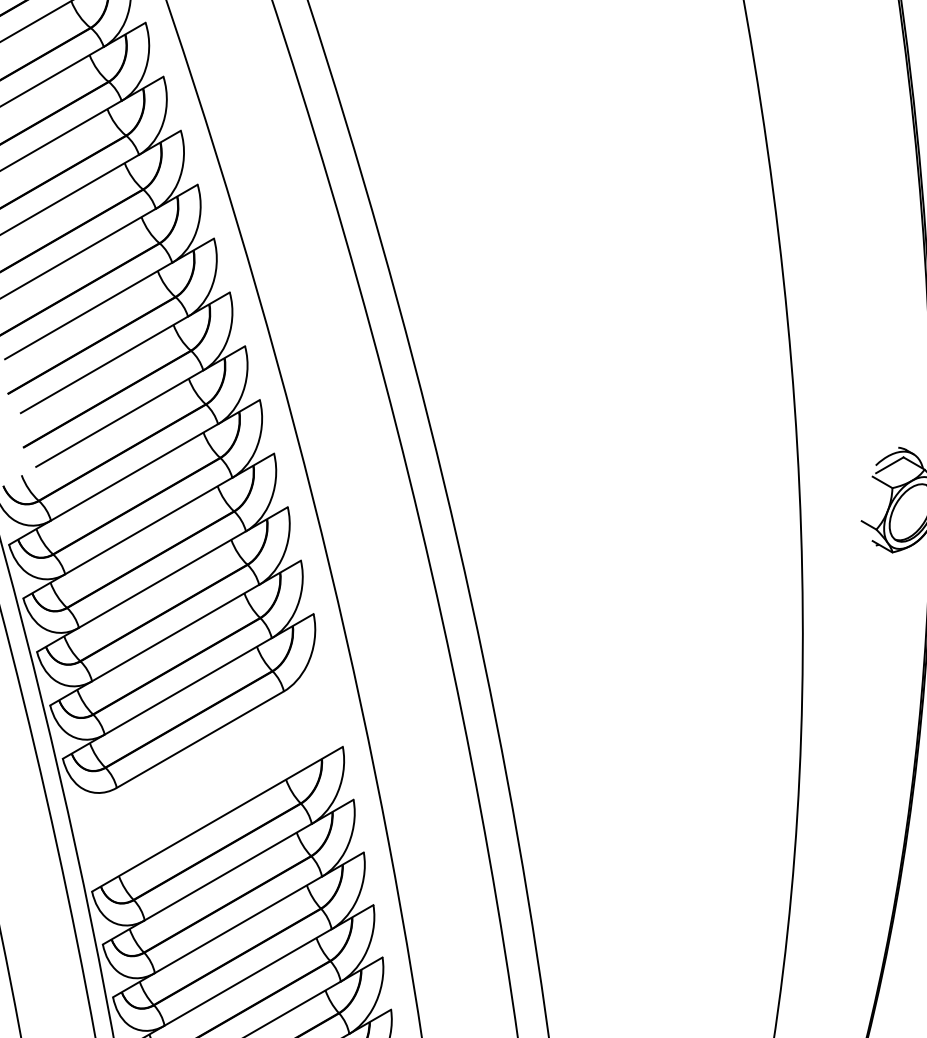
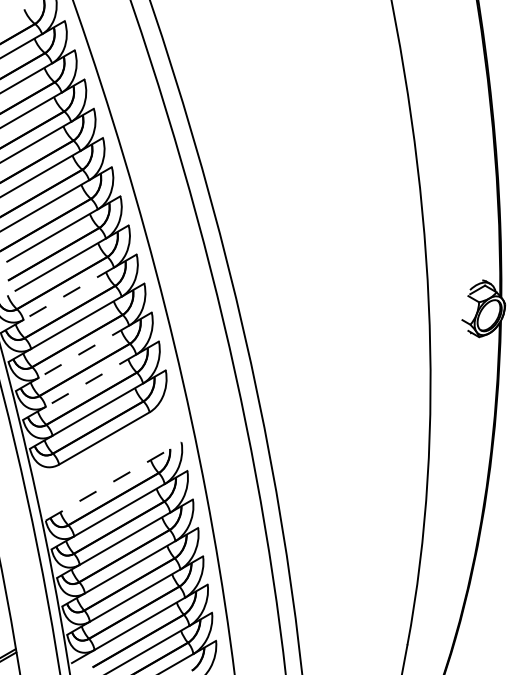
line: (134, 473) -> (68, 294), solid -> dashed
line: (161, 580) -> (83, 352), solid -> dashed
line: (174, 634) -> (90, 381), solid -> dashed
line: (218, 819) -> (114, 481), solid -> dashed

